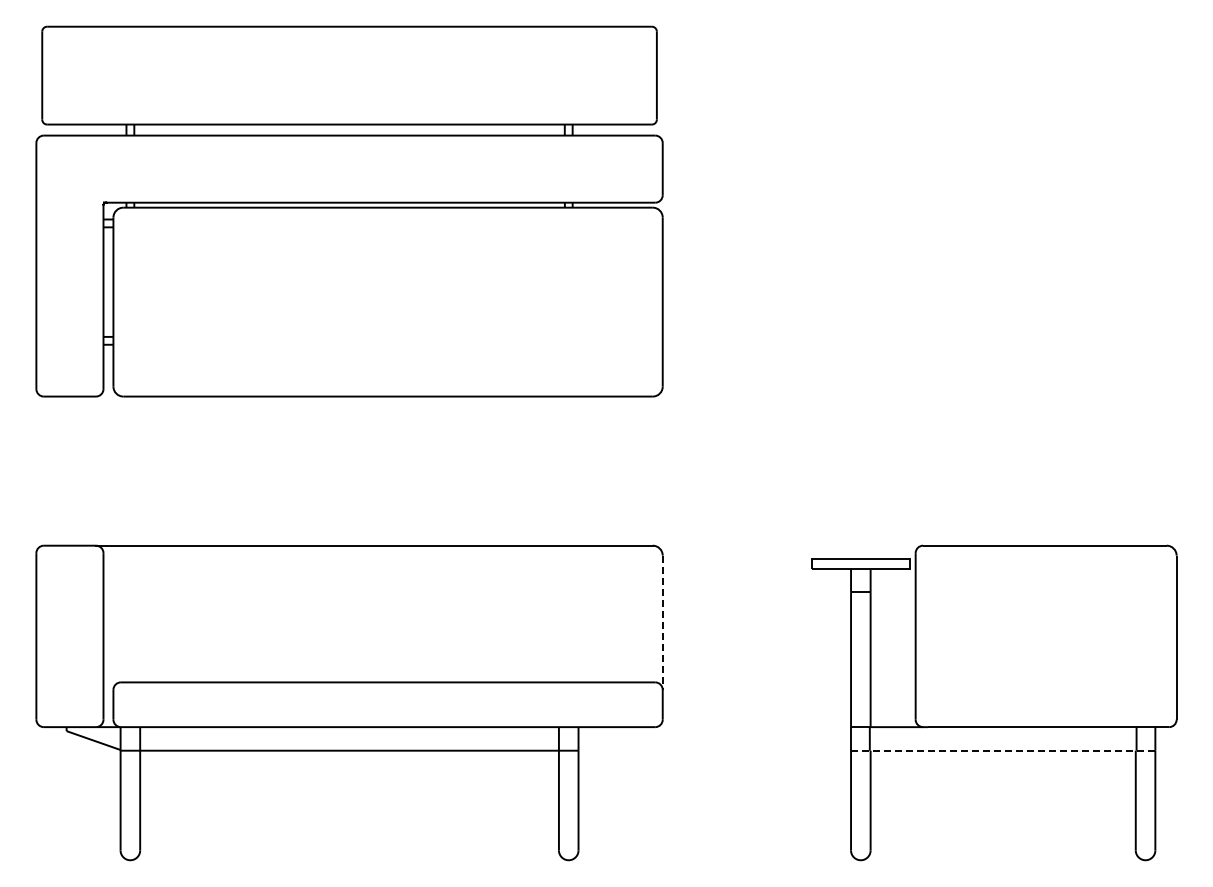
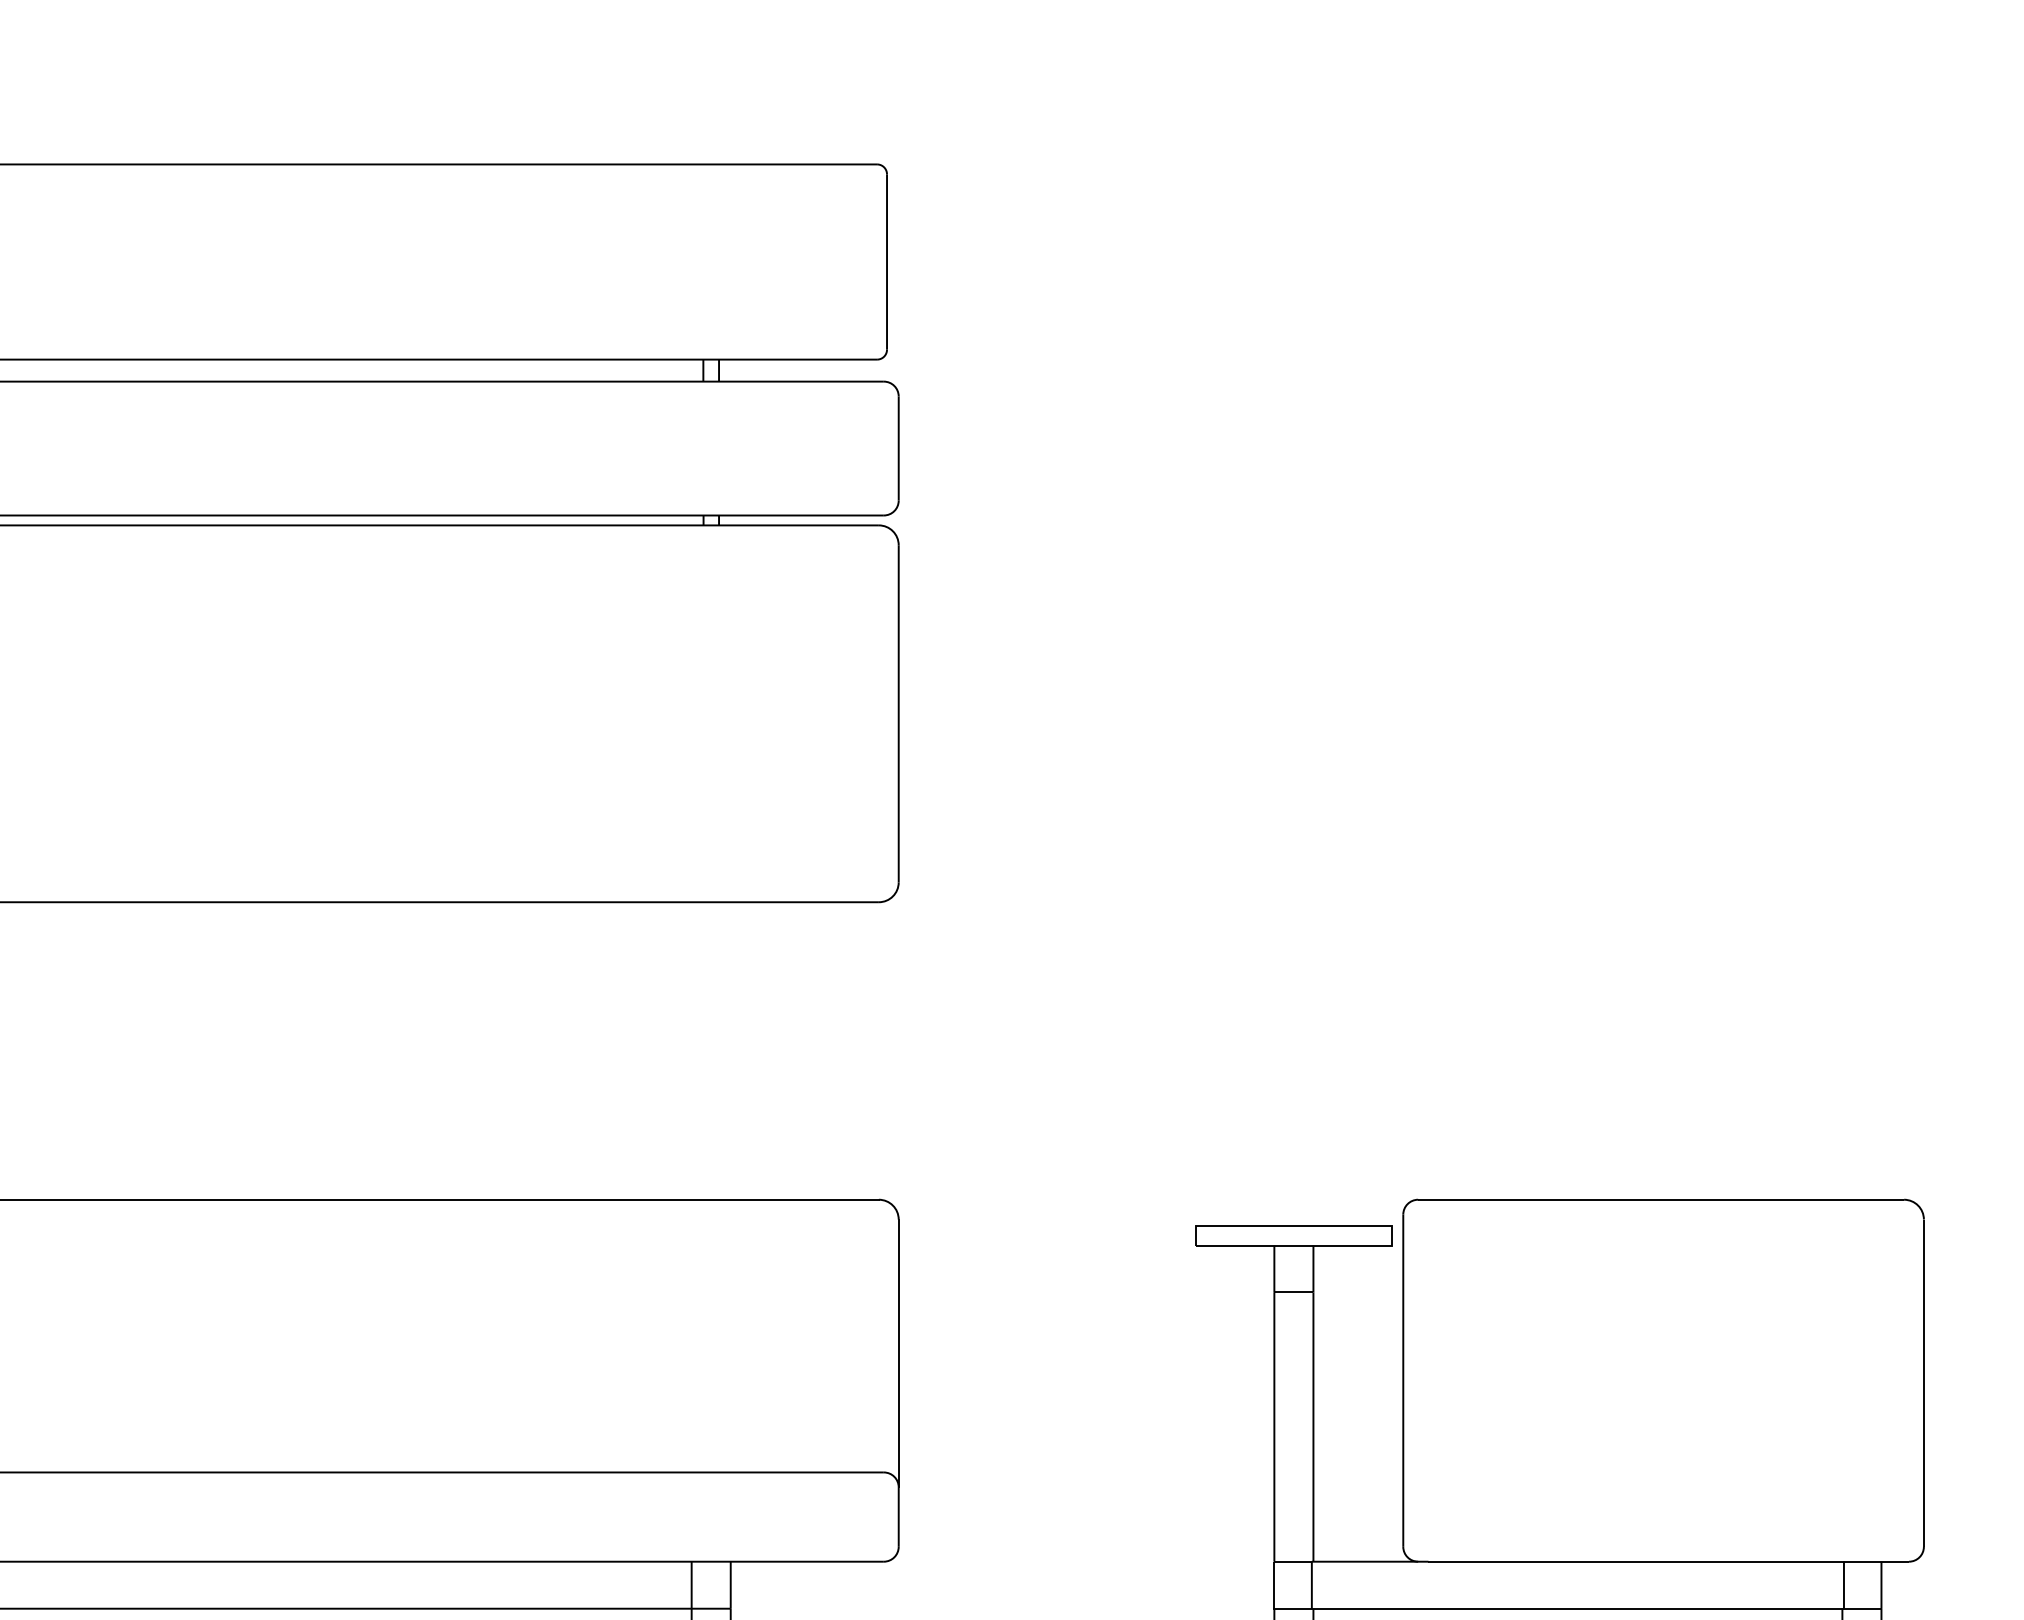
line: (662, 623) -> (898, 1354), dashed -> solid
line: (1003, 750) -> (1578, 1608), dashed -> solid

